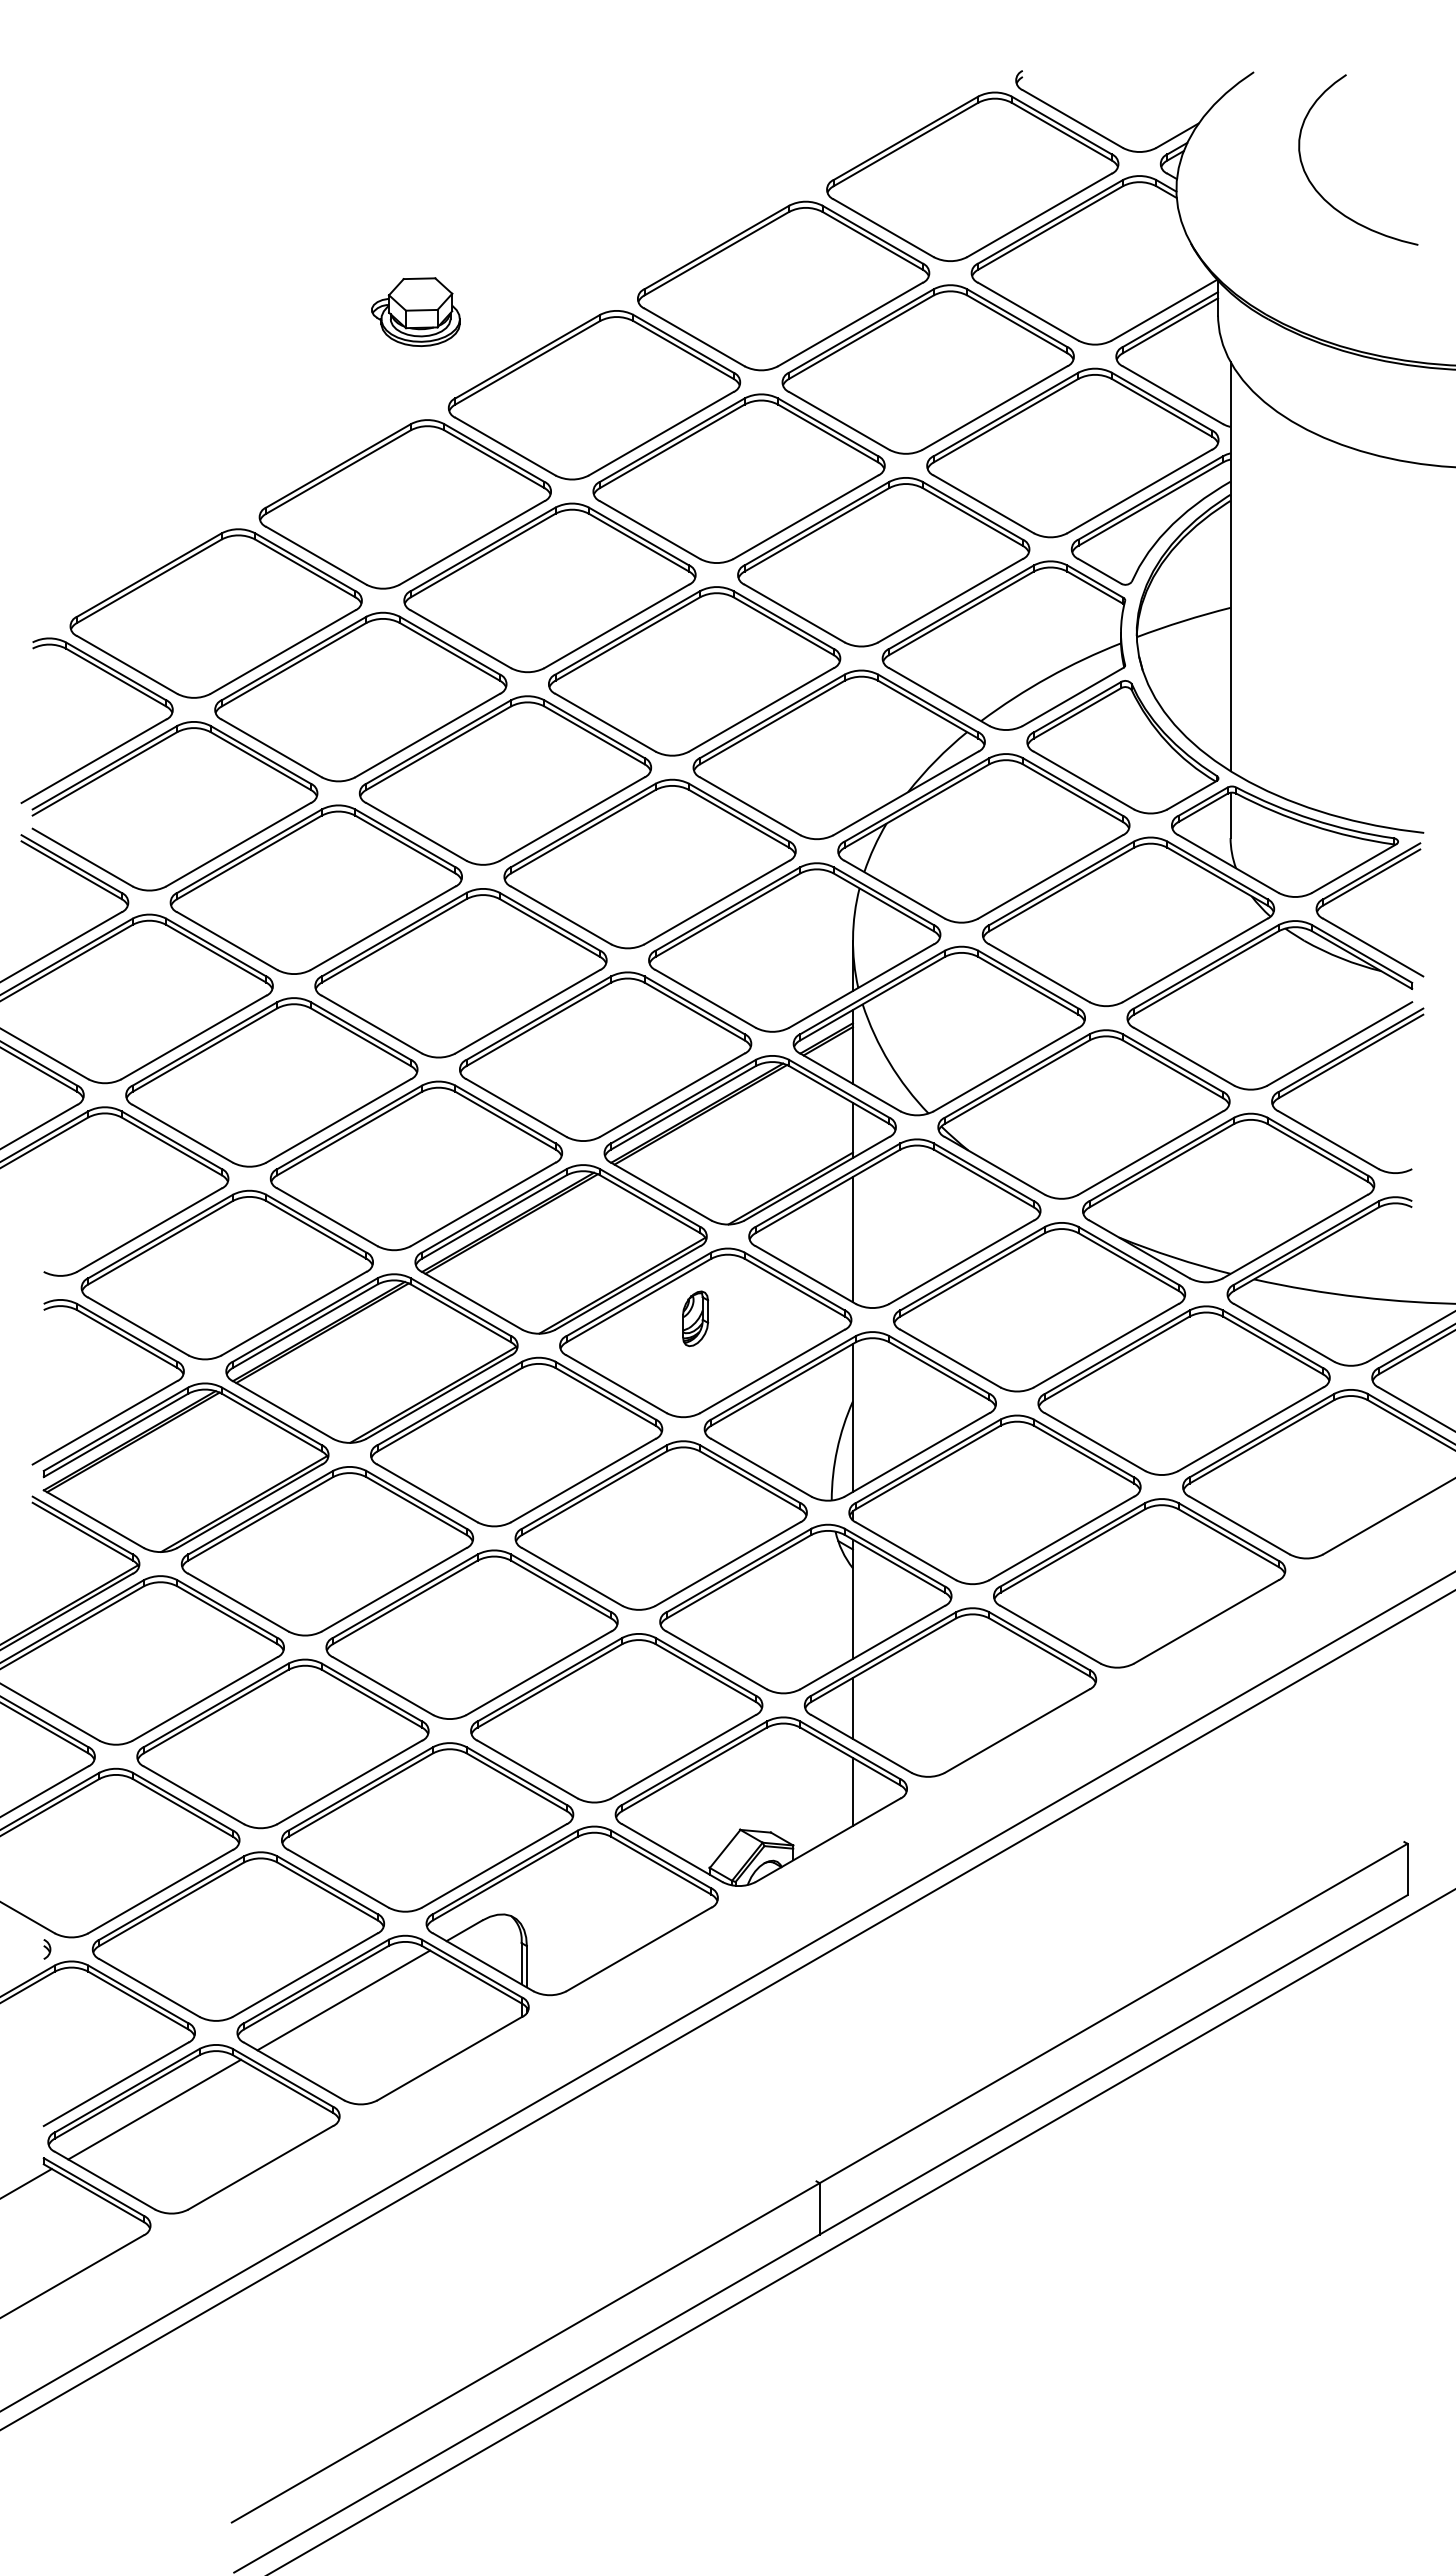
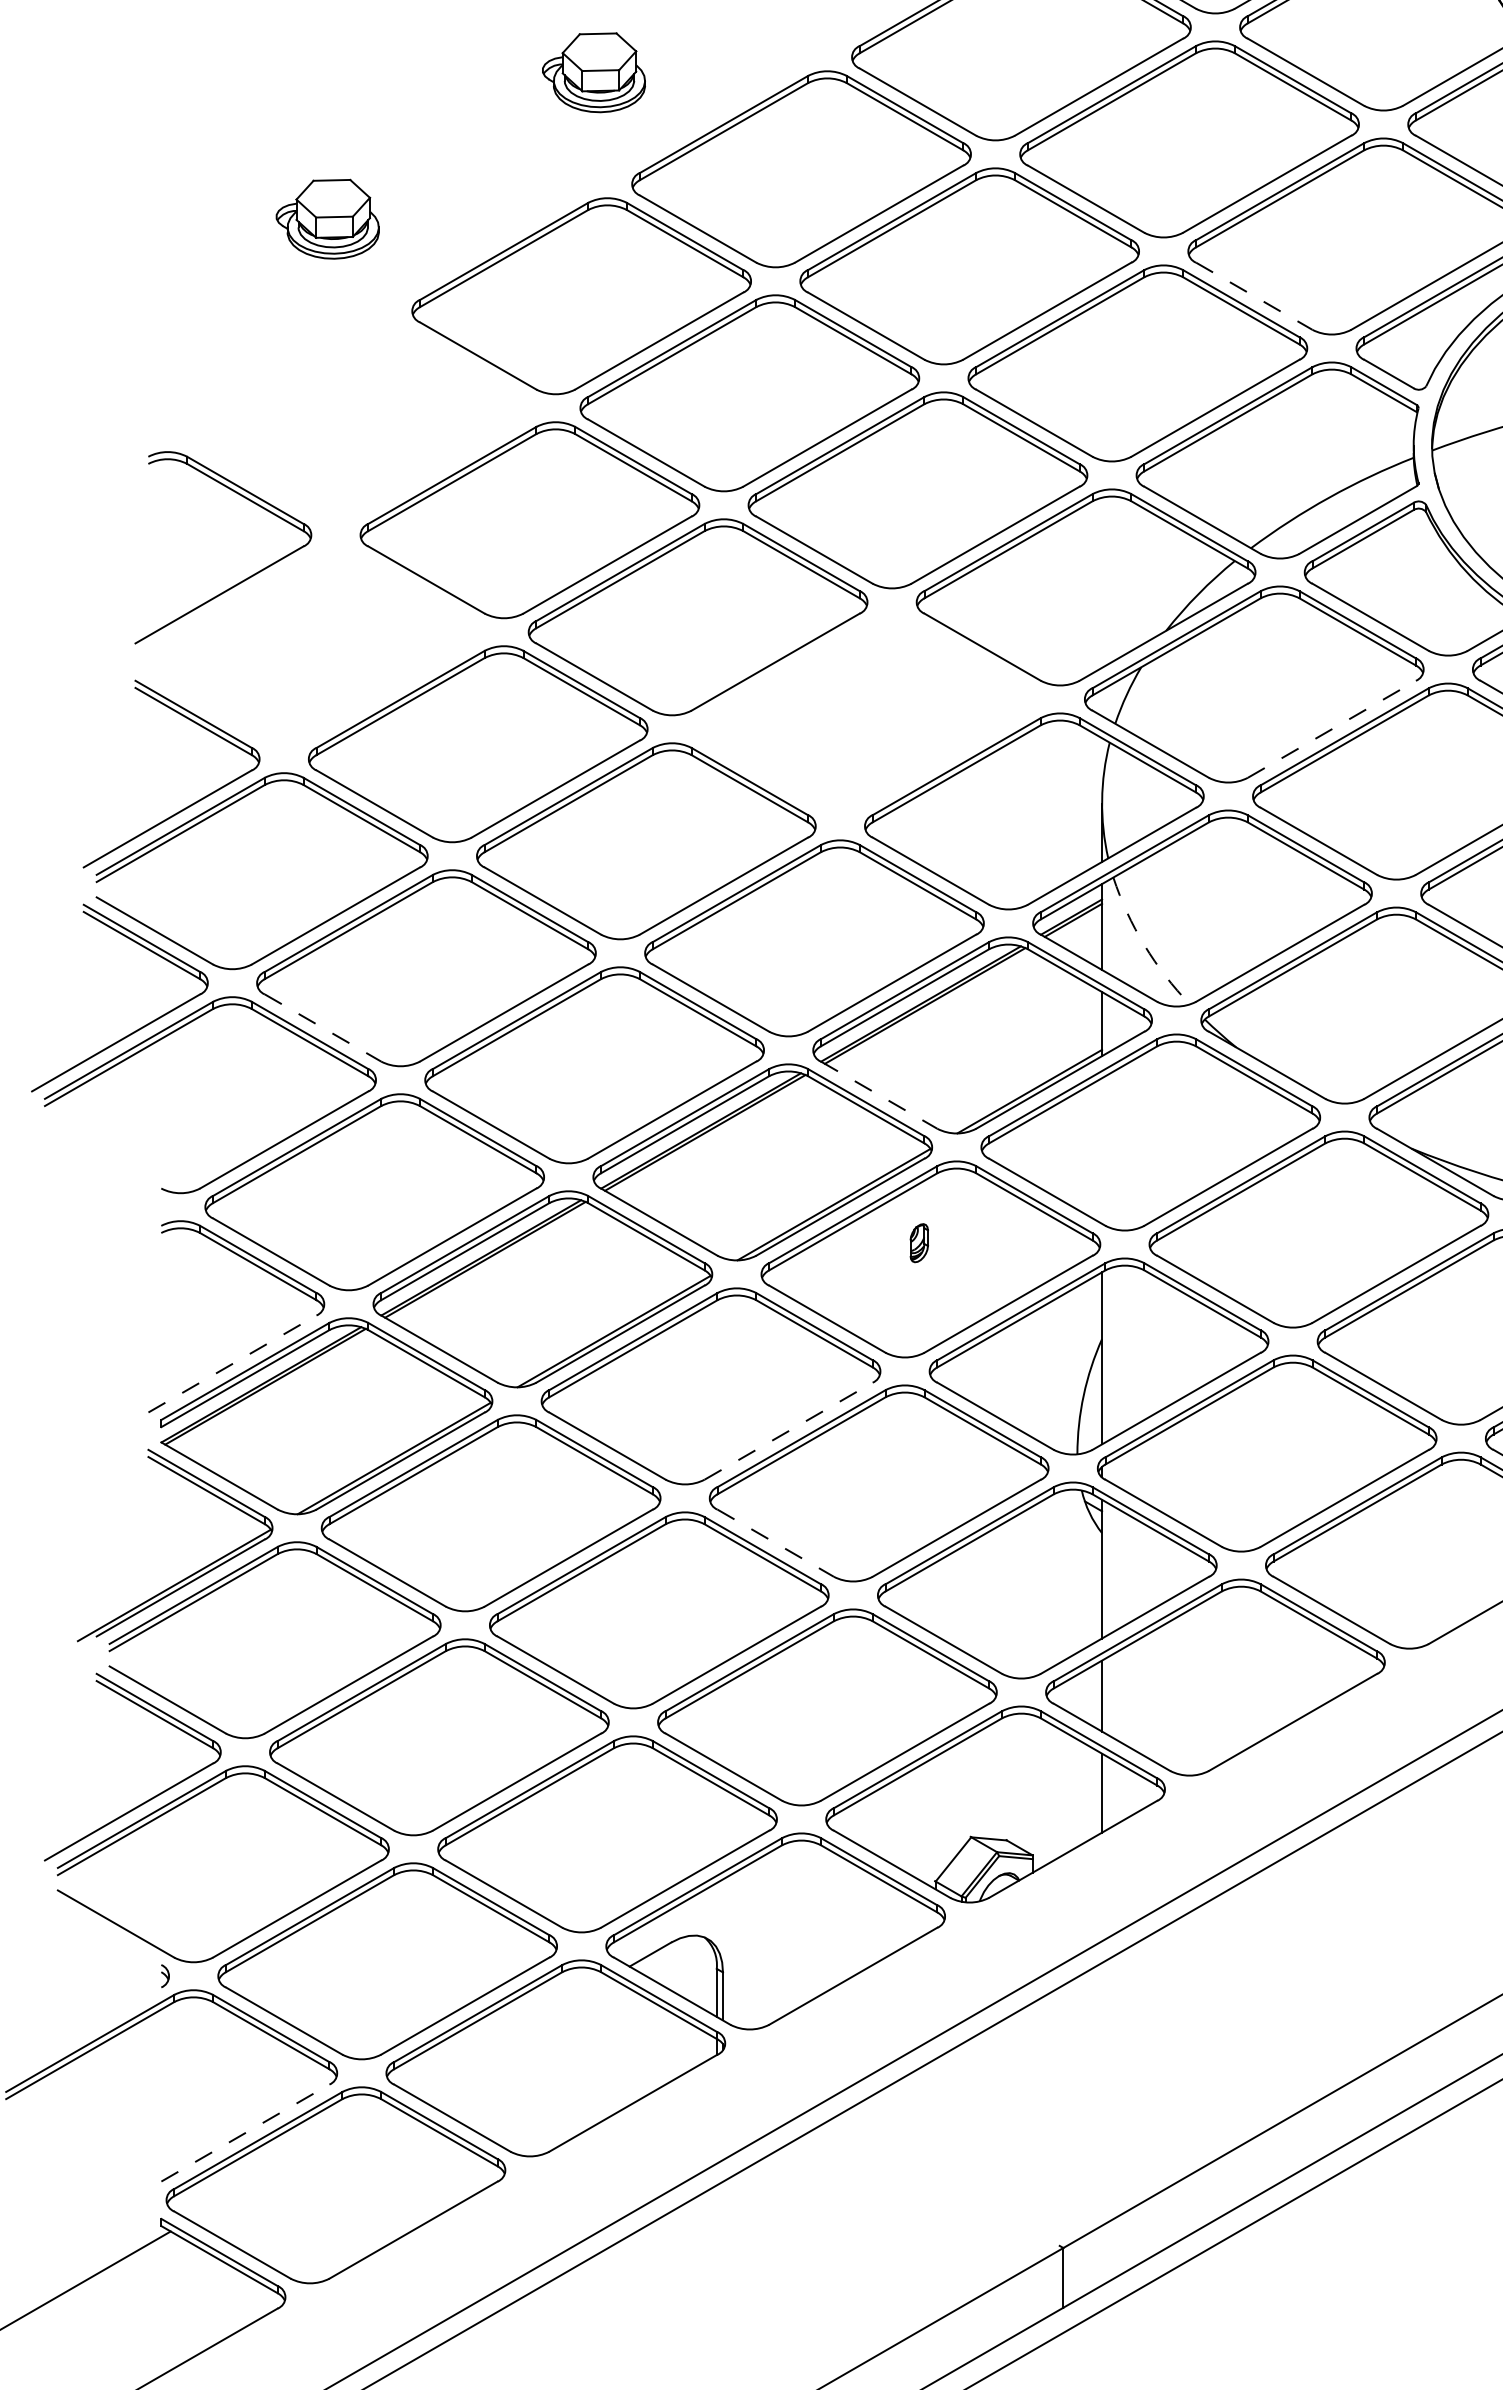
part: (186, 437) -> (327, 218), added
line: (983, 504) -> (1253, 296), solid -> dashed
part: (215, 613) -> (360, 423), removed
part: (144, 752) -> (278, 584), removed
part: (649, 863) -> (865, 713), removed
line: (1051, 876) -> (1332, 728), solid -> dashed
arc: (889, 1062) -> (1144, 945), solid -> dashed
line: (182, 1133) -> (322, 1027), solid -> dashed
line: (661, 1191) -> (879, 1095), solid -> dashed
line: (852, 1239) -> (1101, 1150), removed
part: (695, 1318) -> (919, 1242), size x0.6
line: (105, 1422) -> (233, 1363), solid -> dashed
line: (583, 1480) -> (788, 1431), solid -> dashed
line: (572, 1576) -> (776, 1542), solid -> dashed
line: (343, 2000) -> (509, 2035), removed
line: (116, 2084) -> (245, 2133), solid -> dashed
line: (154, 2109) -> (290, 2162), removed

